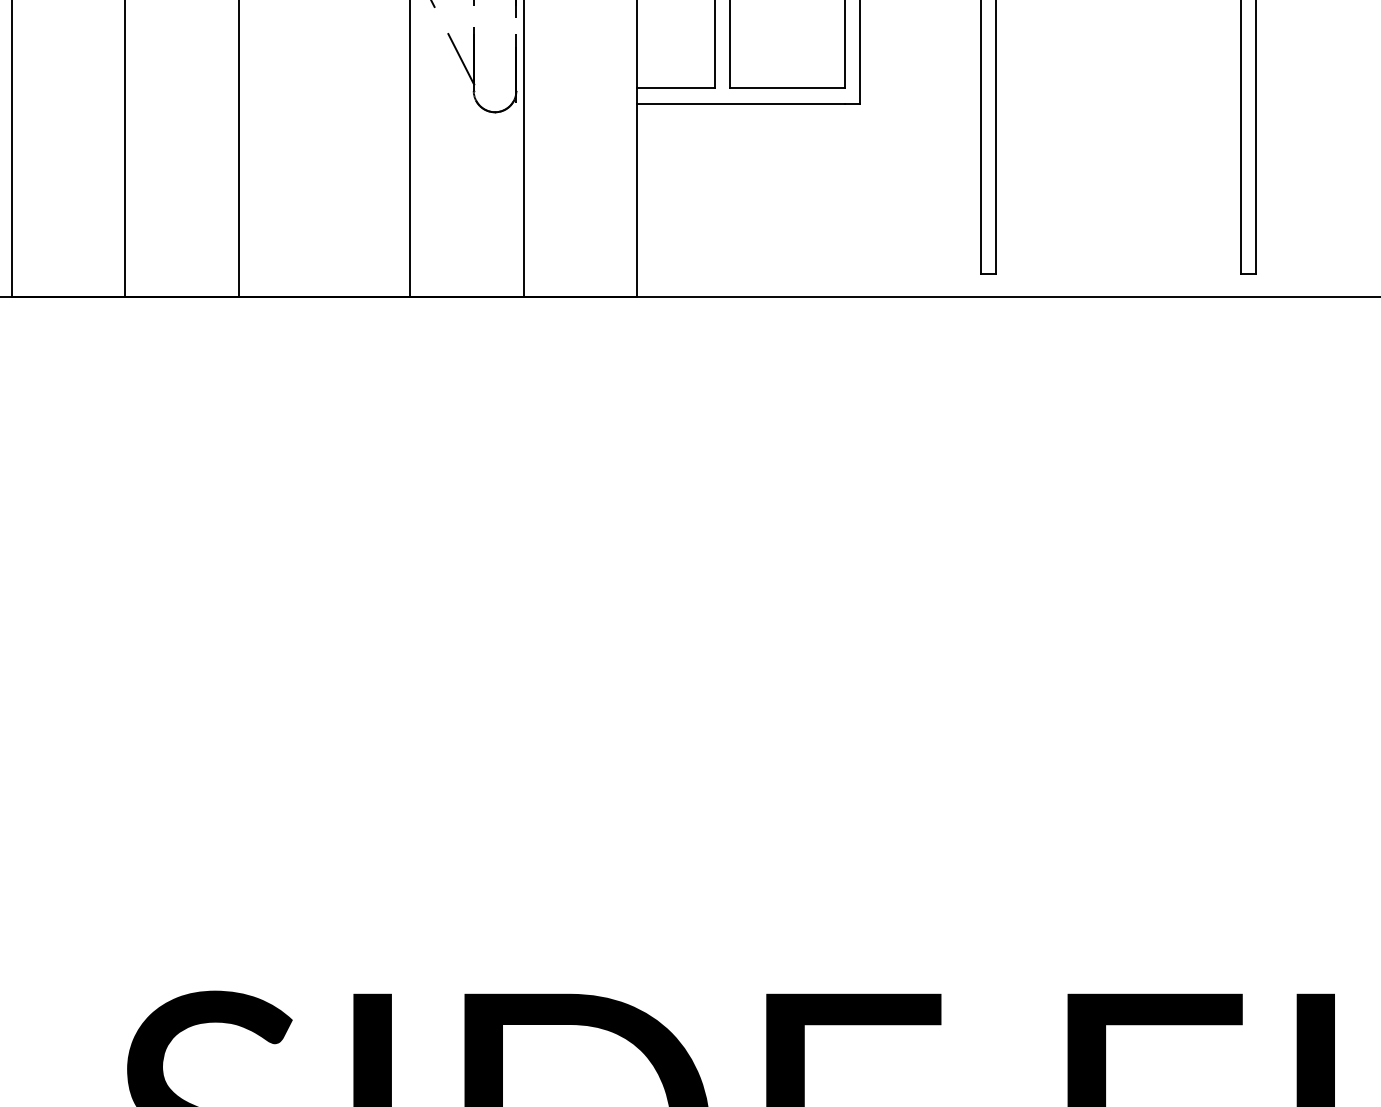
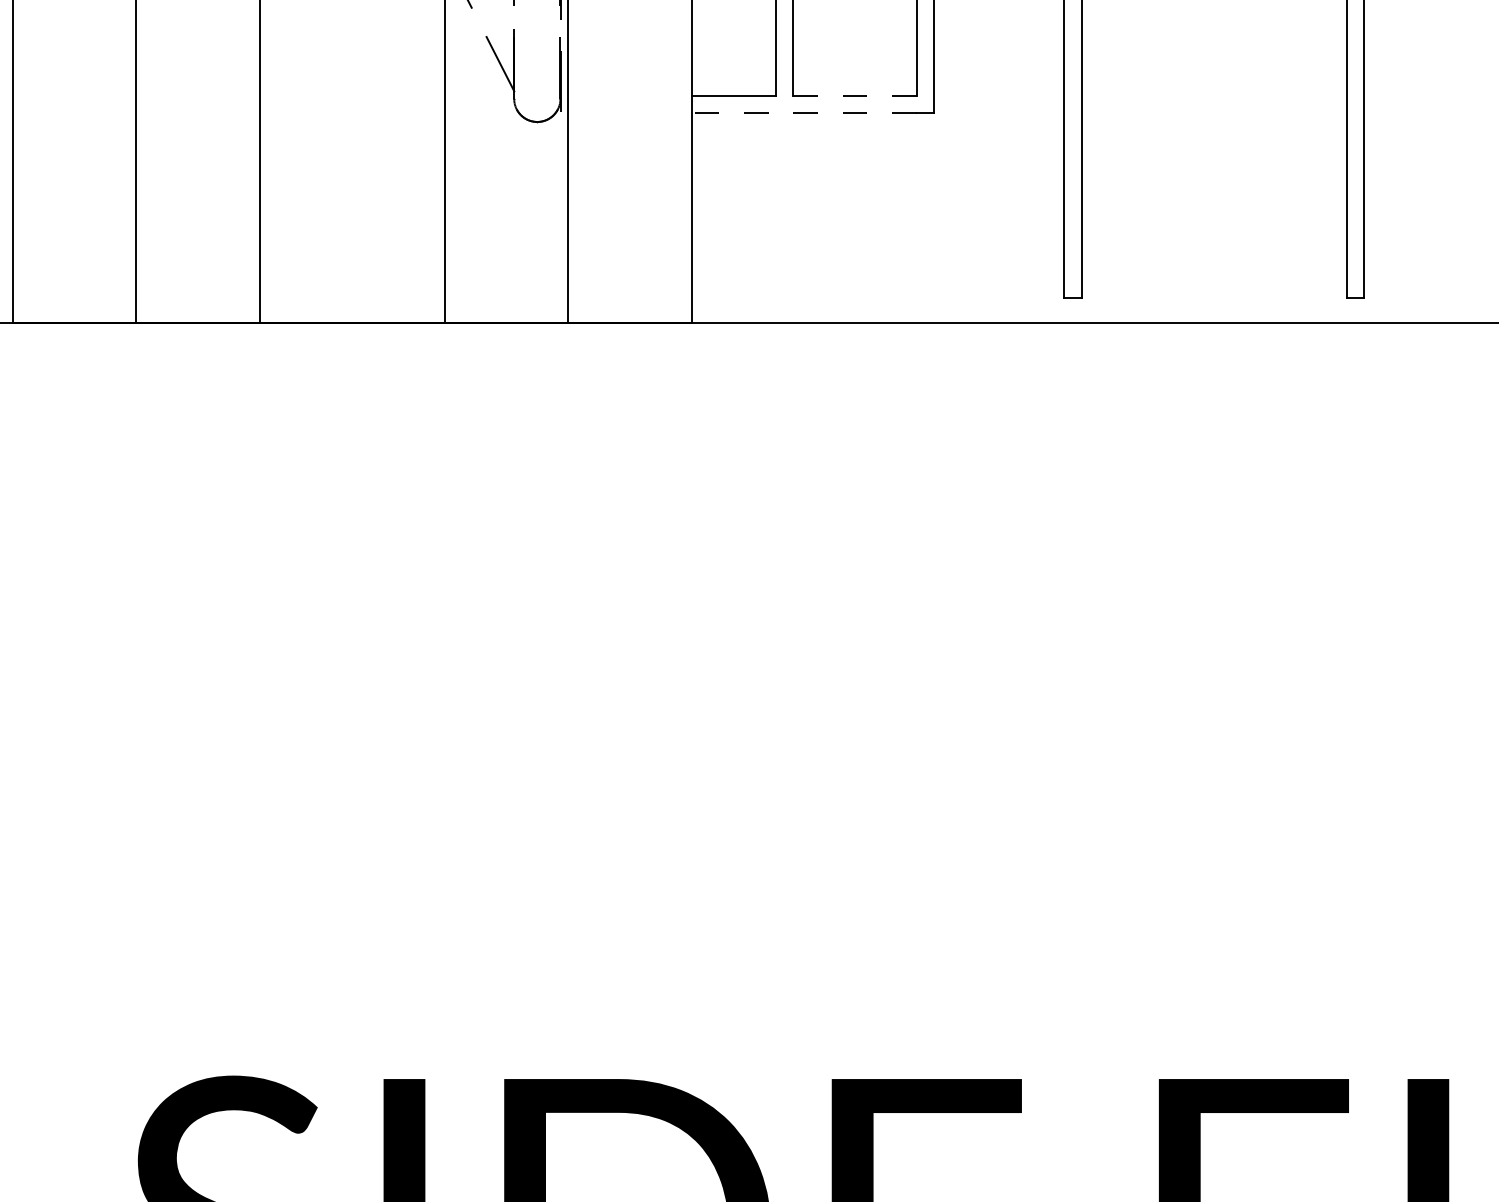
line: (786, 87) -> (853, 95), solid -> dashed
line: (740, 103) -> (803, 112), solid -> dashed

